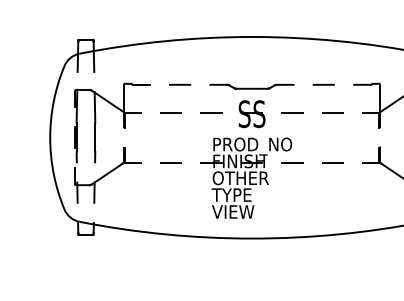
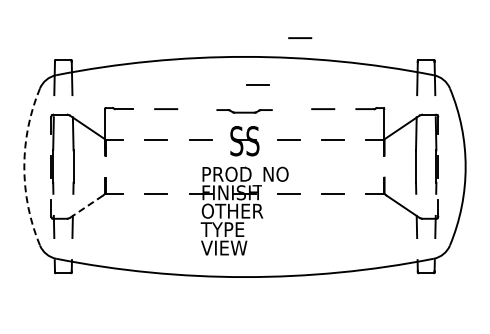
line: (303, 19) -> (300, 37), added
line: (263, 62) -> (257, 84), added
part: (251, 86) -> (244, 111), size x0.6
arc: (50, 137) -> (24, 166), solid -> dashed
line: (107, 173) -> (86, 206), solid -> dashed

